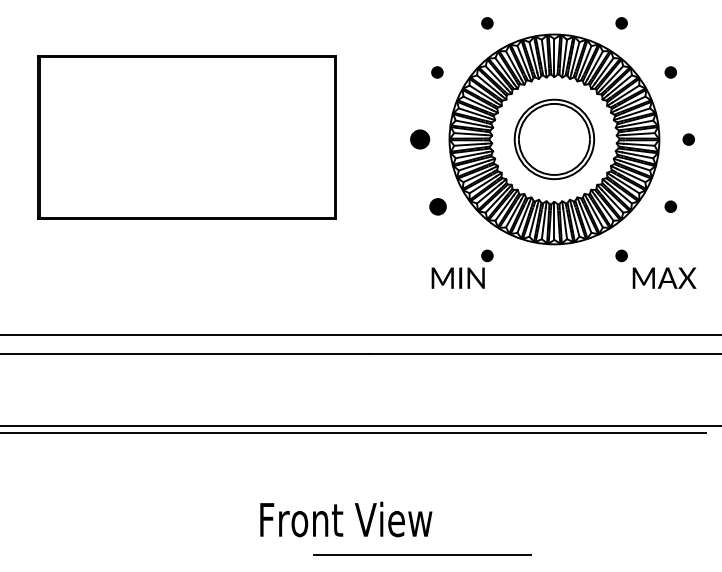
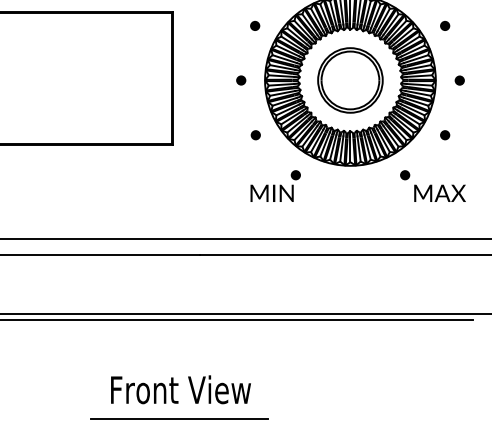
part: (420, 139) -> (241, 80), size x0.62
part: (438, 206) -> (256, 135), size x0.71
line: (422, 554) -> (179, 418), moved

